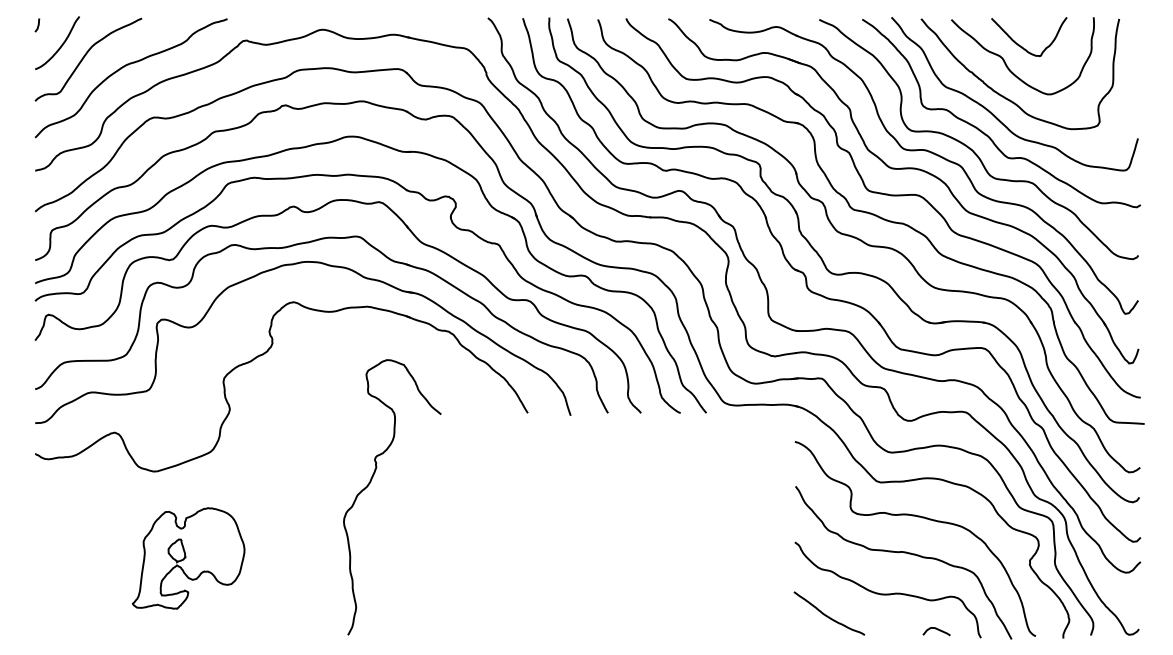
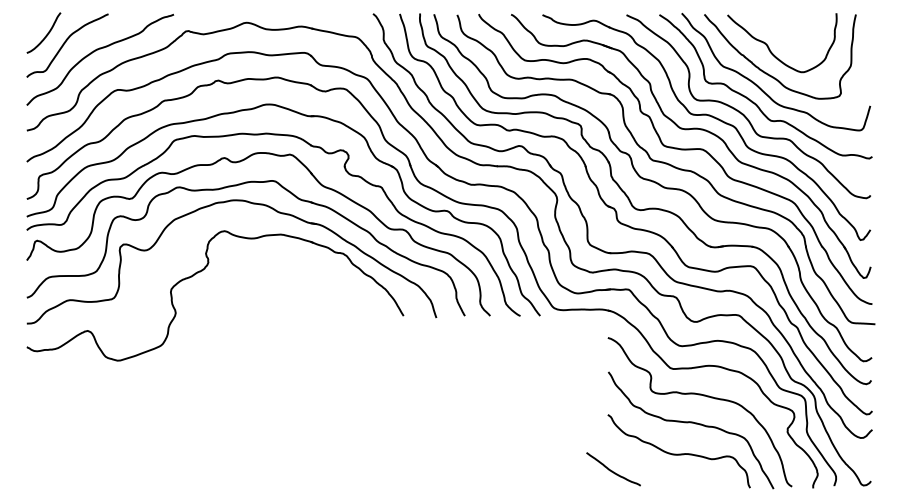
curve: (37, 25) -> (28, 19), removed
curve: (1022, 46) -> (781, 35), removed
part: (371, 482) -> (284, 369), removed
part: (188, 558) -> (144, 427), removed
curve: (827, 615) -> (612, 470), moved
curve: (937, 630) -> (716, 482), removed

